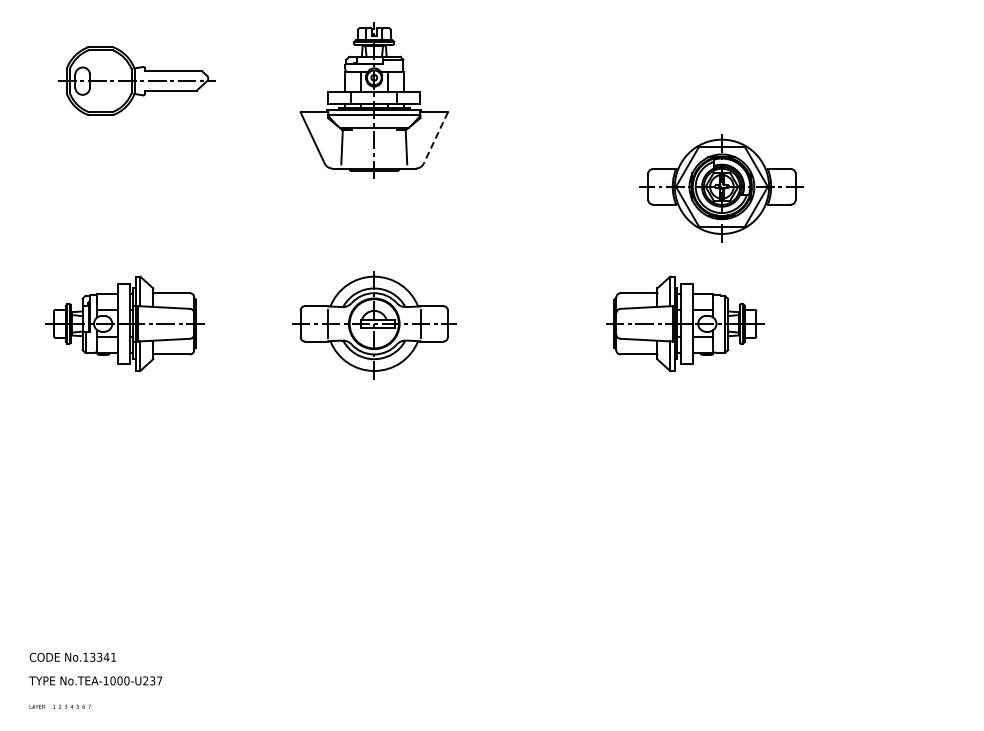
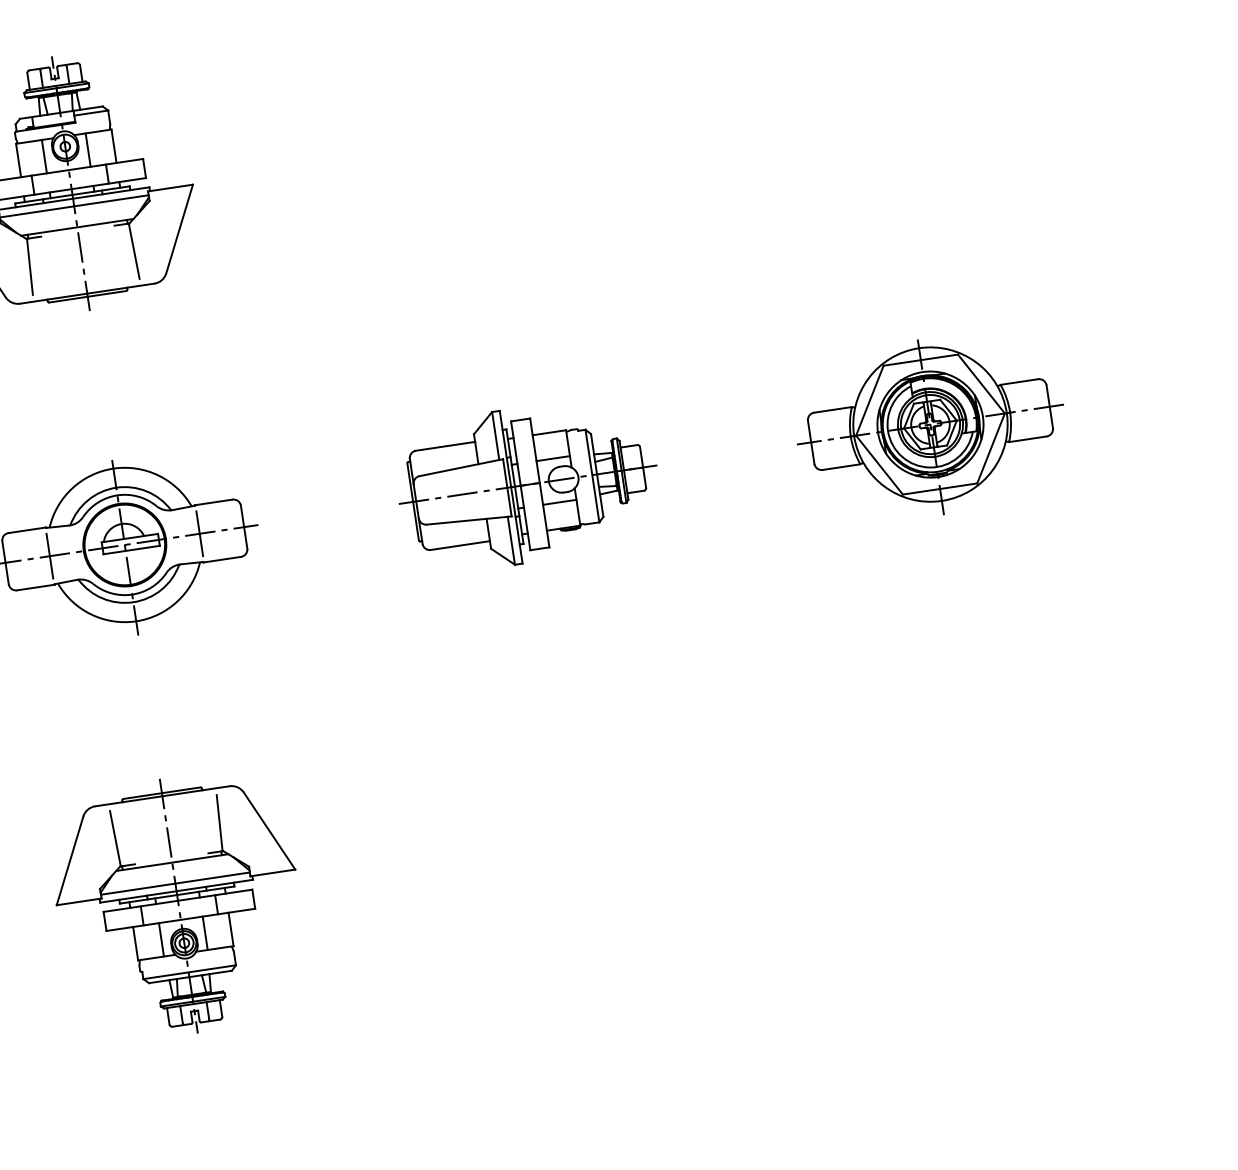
line: (435, 138) -> (179, 230), dashed -> solid
part: (721, 188) -> (930, 427), moved
part: (685, 323) -> (528, 484), moved
part: (373, 546) -> (177, 905), added

